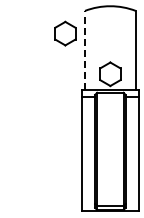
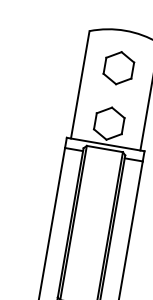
part: (65, 33) -> (119, 67), moved
line: (85, 49) -> (81, 83), dashed -> solid

